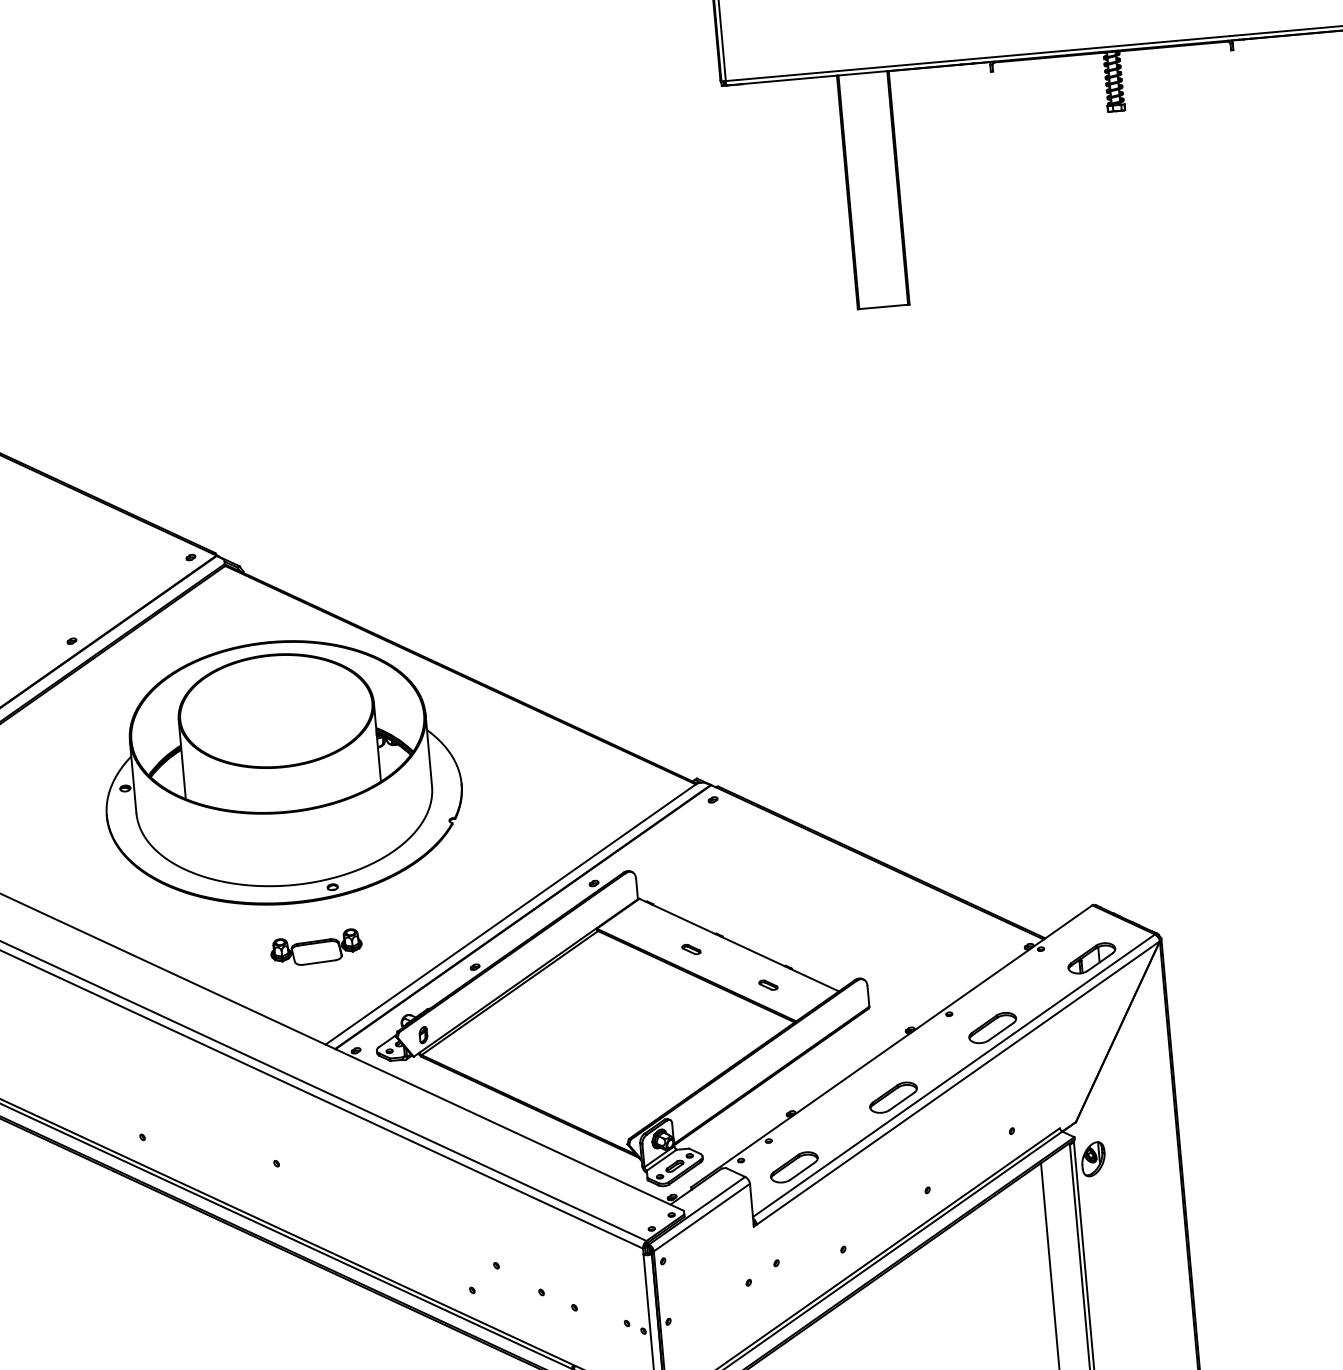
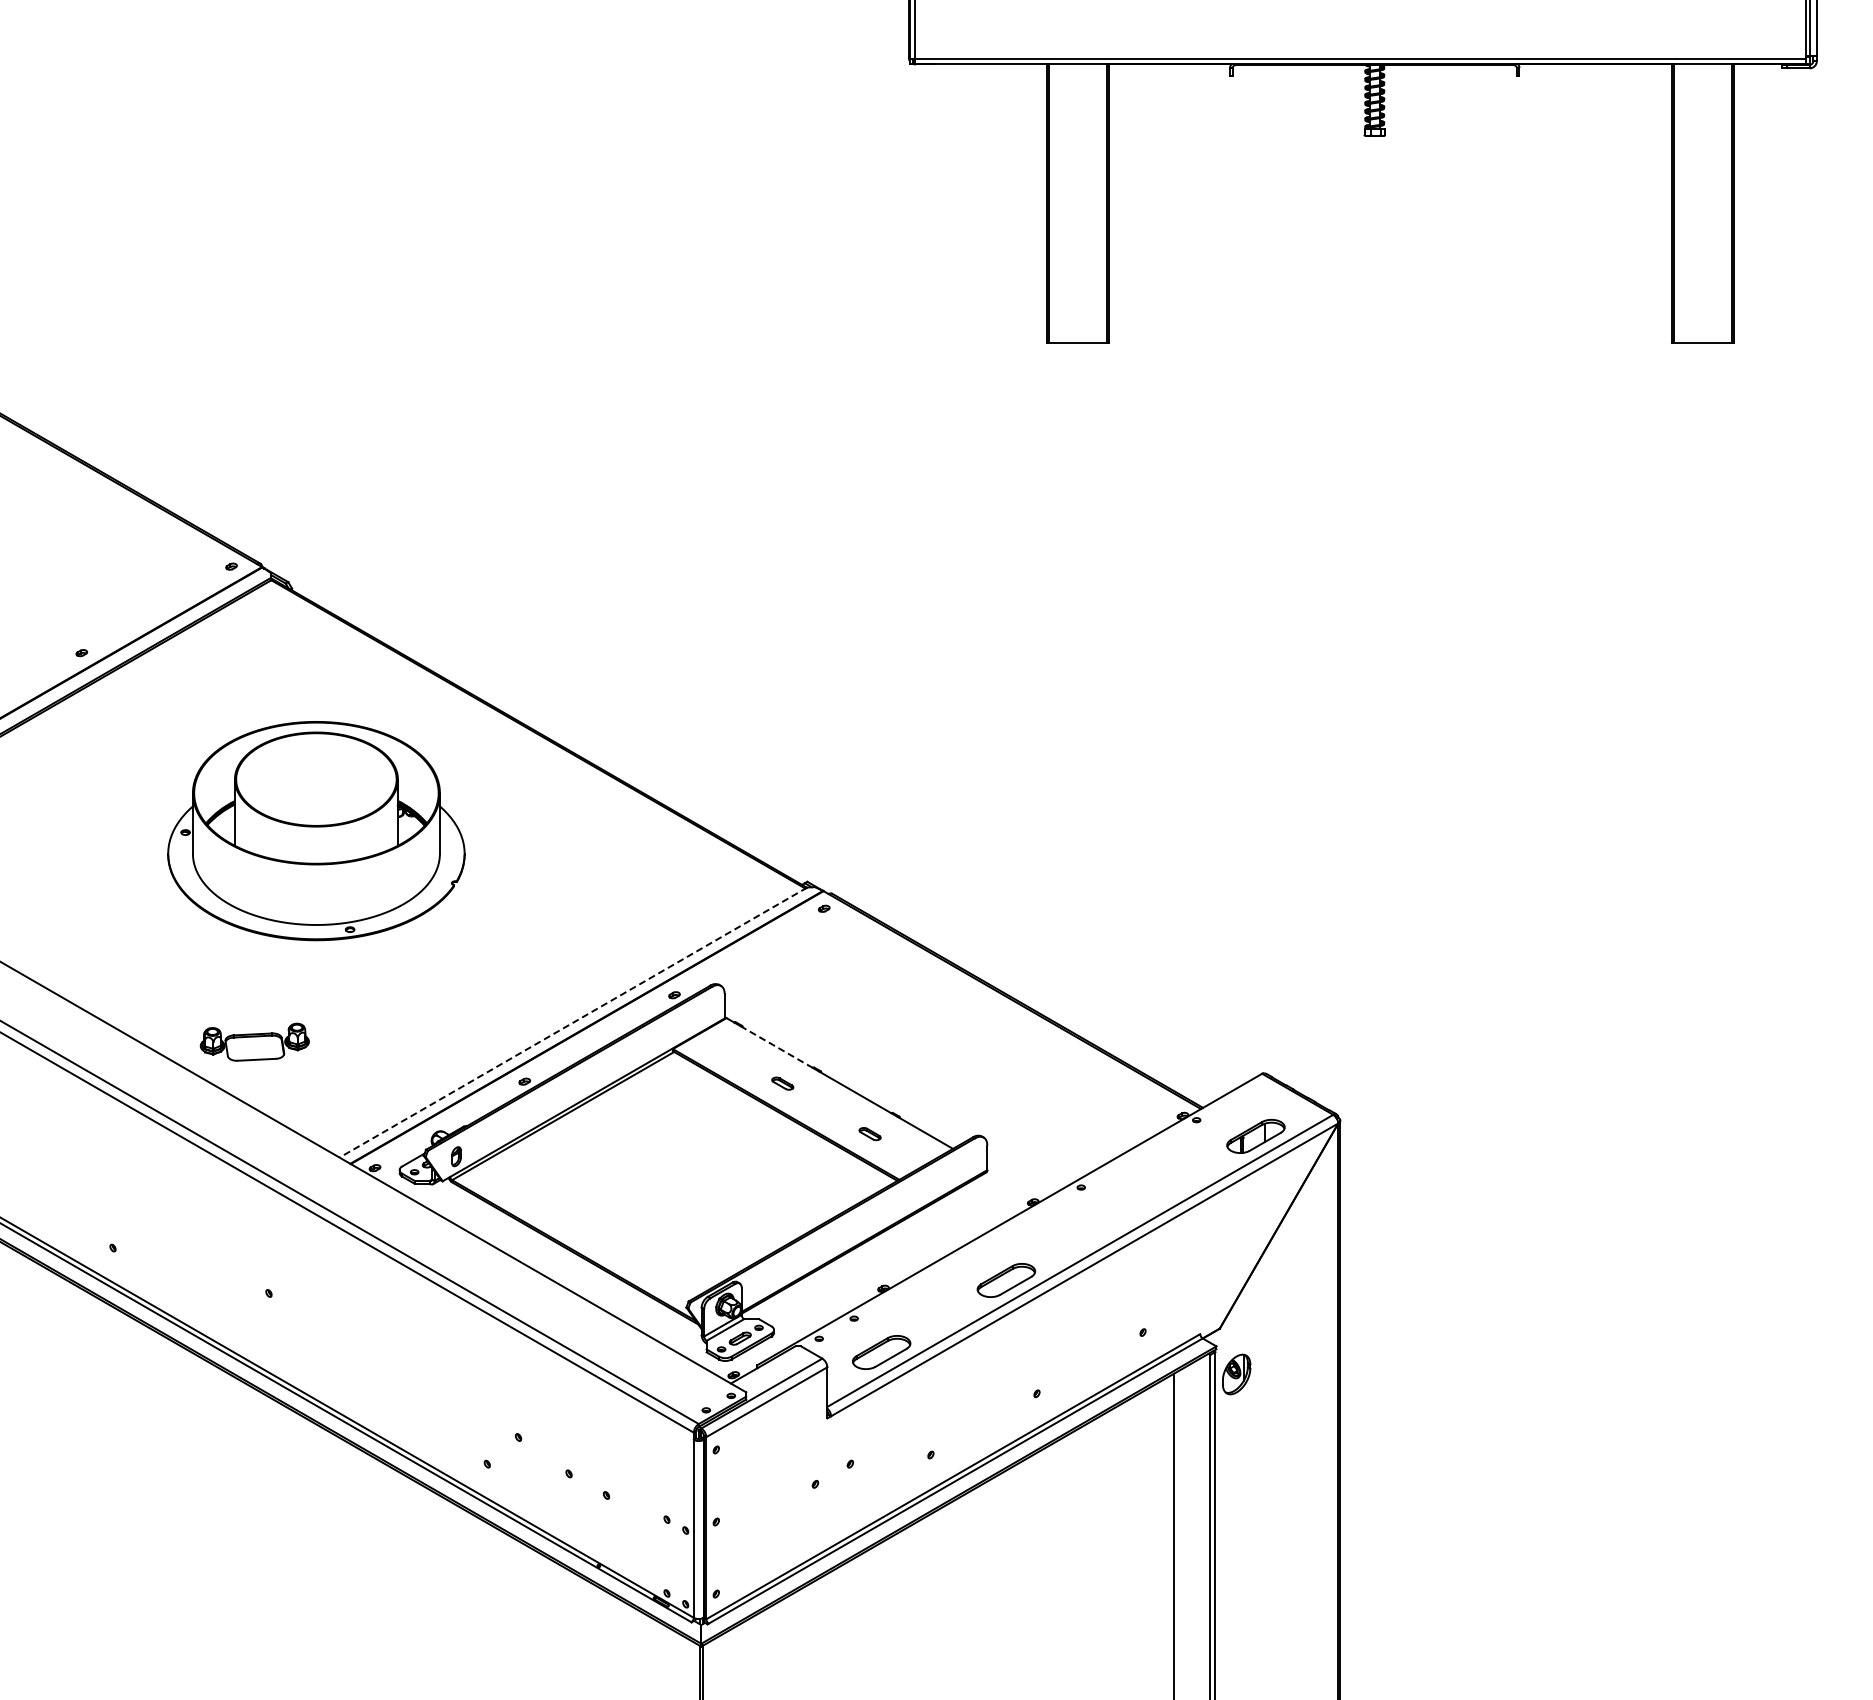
part: (281, 772) -> (316, 830), size x0.7
line: (511, 913) -> (573, 1022), solid -> dashed
line: (683, 918) -> (776, 1046), solid -> dashed
part: (316, 947) -> (254, 1041), moved
part: (992, 1028) -> (1130, 1208), removed

